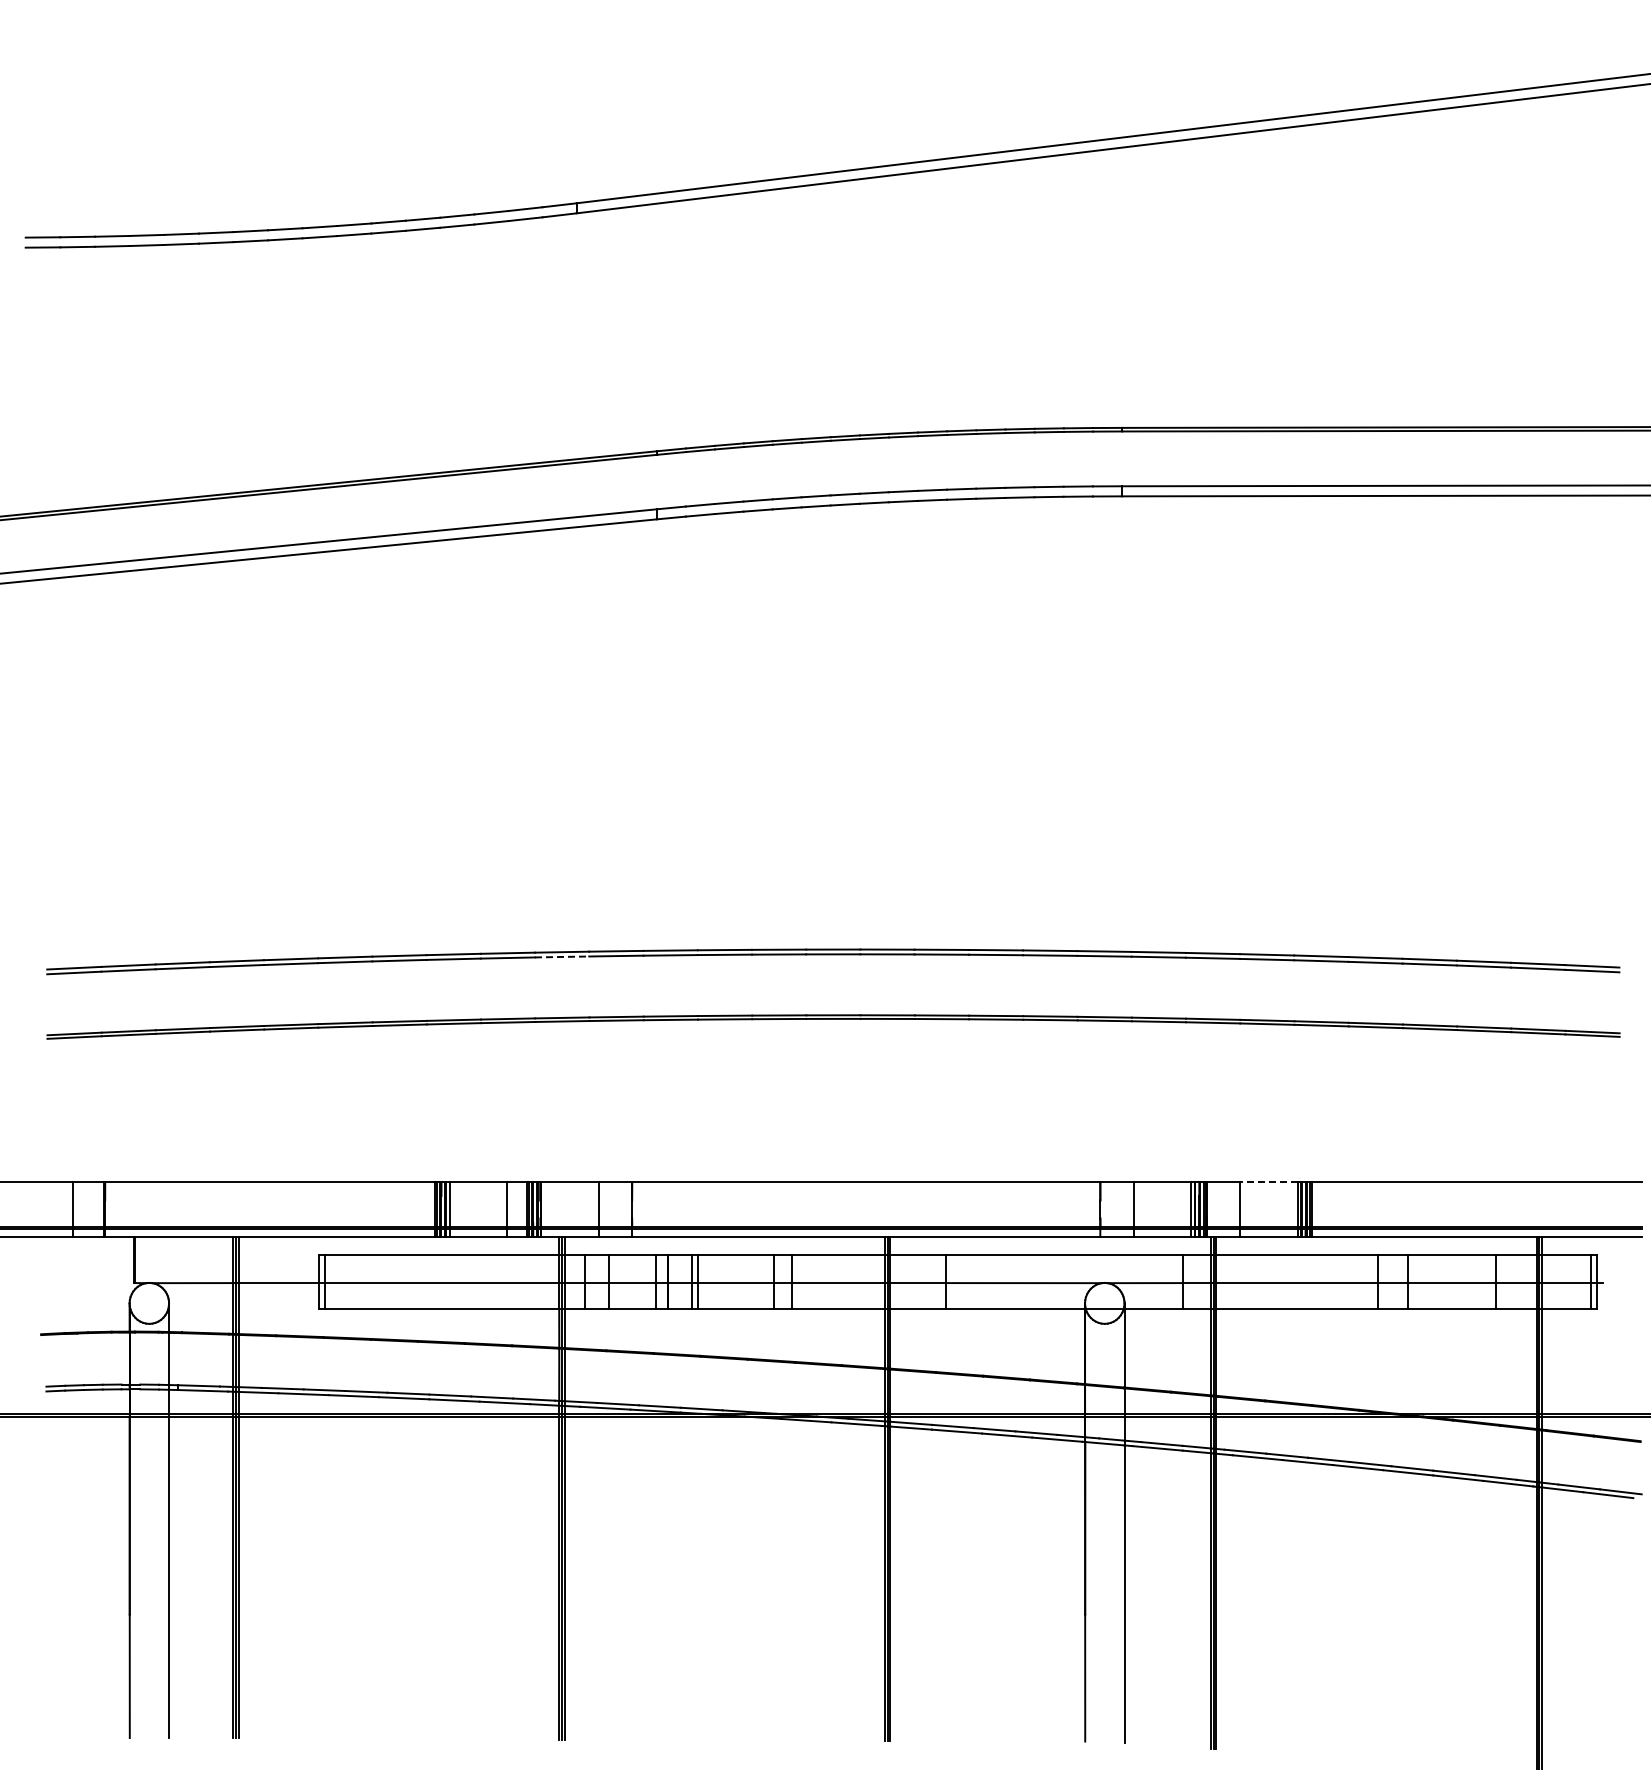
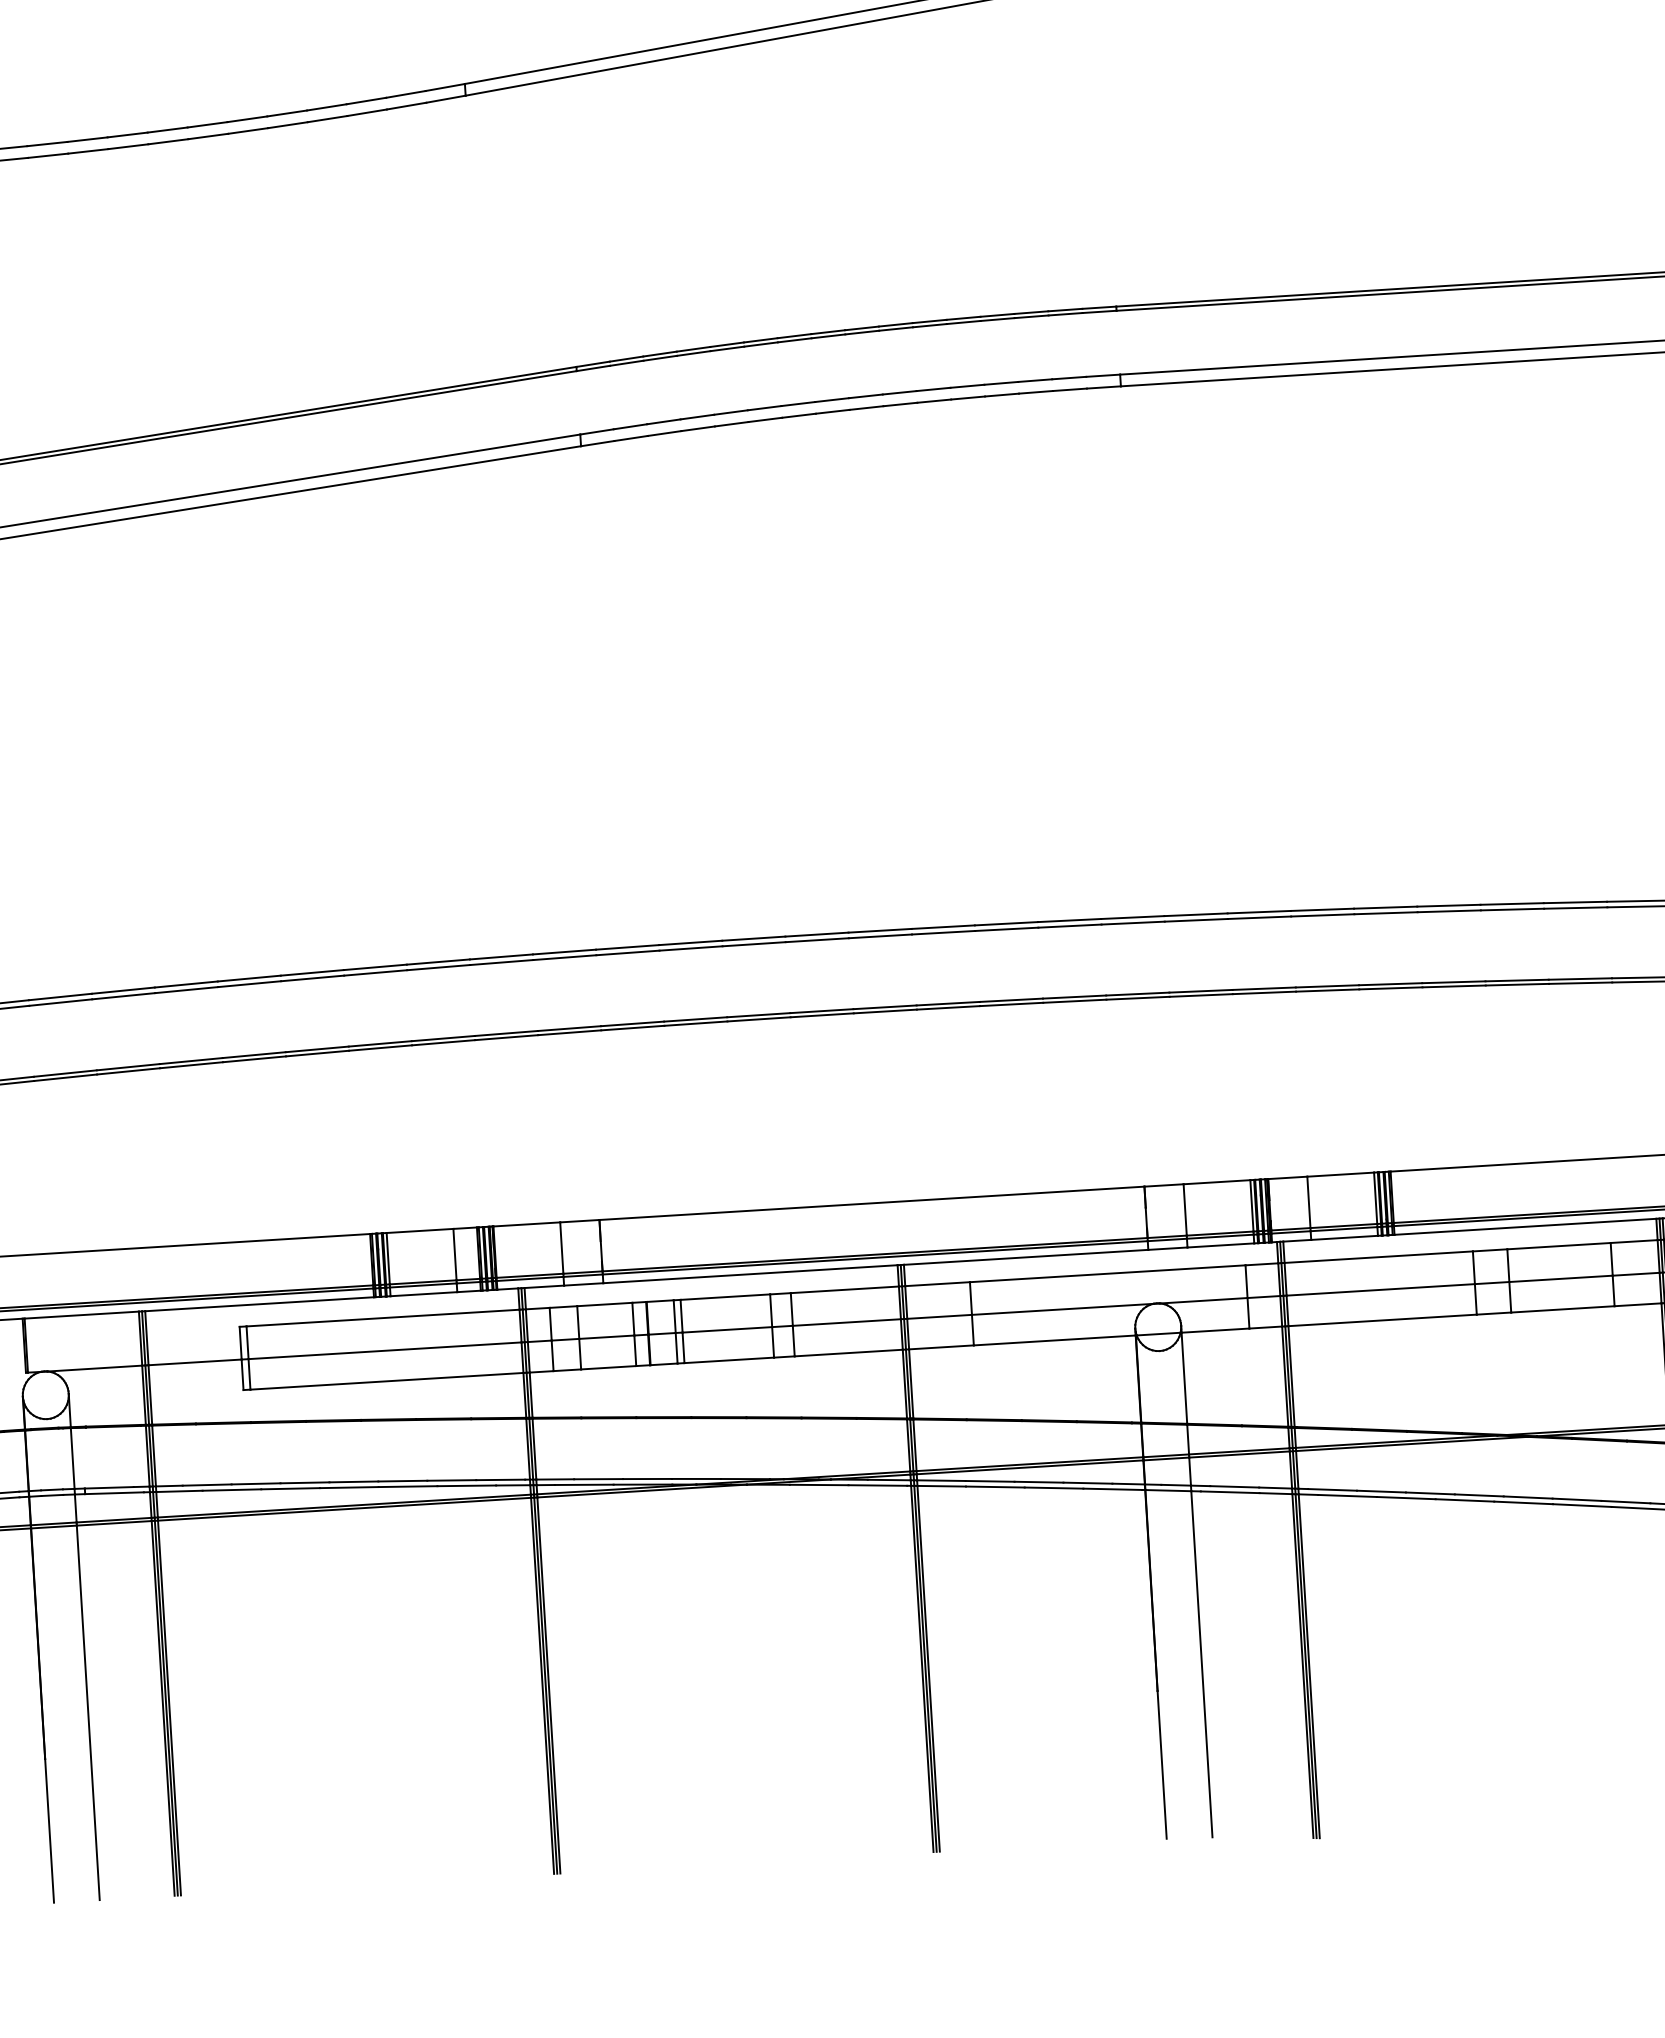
line: (562, 956) -> (502, 961), dashed -> solid
line: (1268, 1182) -> (1340, 1174), dashed -> solid

